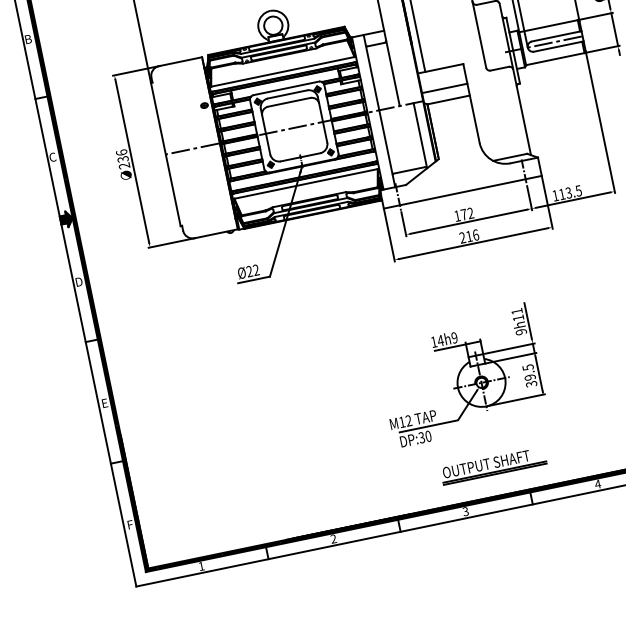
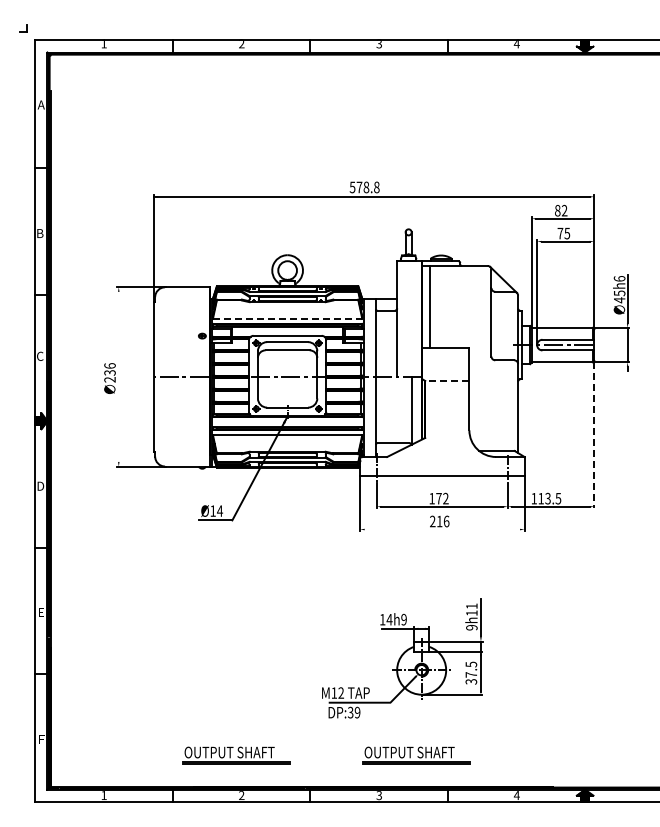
line: (282, 71) -> (287, 318), solid -> dashed
line: (444, 88) -> (445, 368), removed
line: (447, 99) -> (446, 380), solid -> dashed
line: (600, 123) -> (594, 435), solid -> dashed
line: (131, 161) -> (118, 376), removed
line: (473, 243) -> (442, 529), removed
text: (252, 270) -> (216, 510), Ø22 -> Ø14
text: (530, 377) -> (471, 674), 39.5 -> 37.5
text: (428, 436) -> (357, 712), DP:30 -> DP:39
part: (320, 501) -> (236, 755), added

